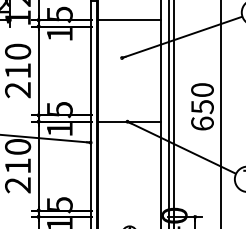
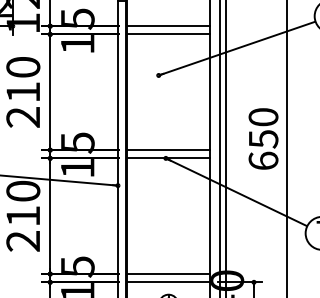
line: (129, 26) -> (168, 34), added
line: (129, 115) -> (168, 150), added
line: (129, 210) -> (168, 274), added
line: (129, 217) -> (168, 282), added

